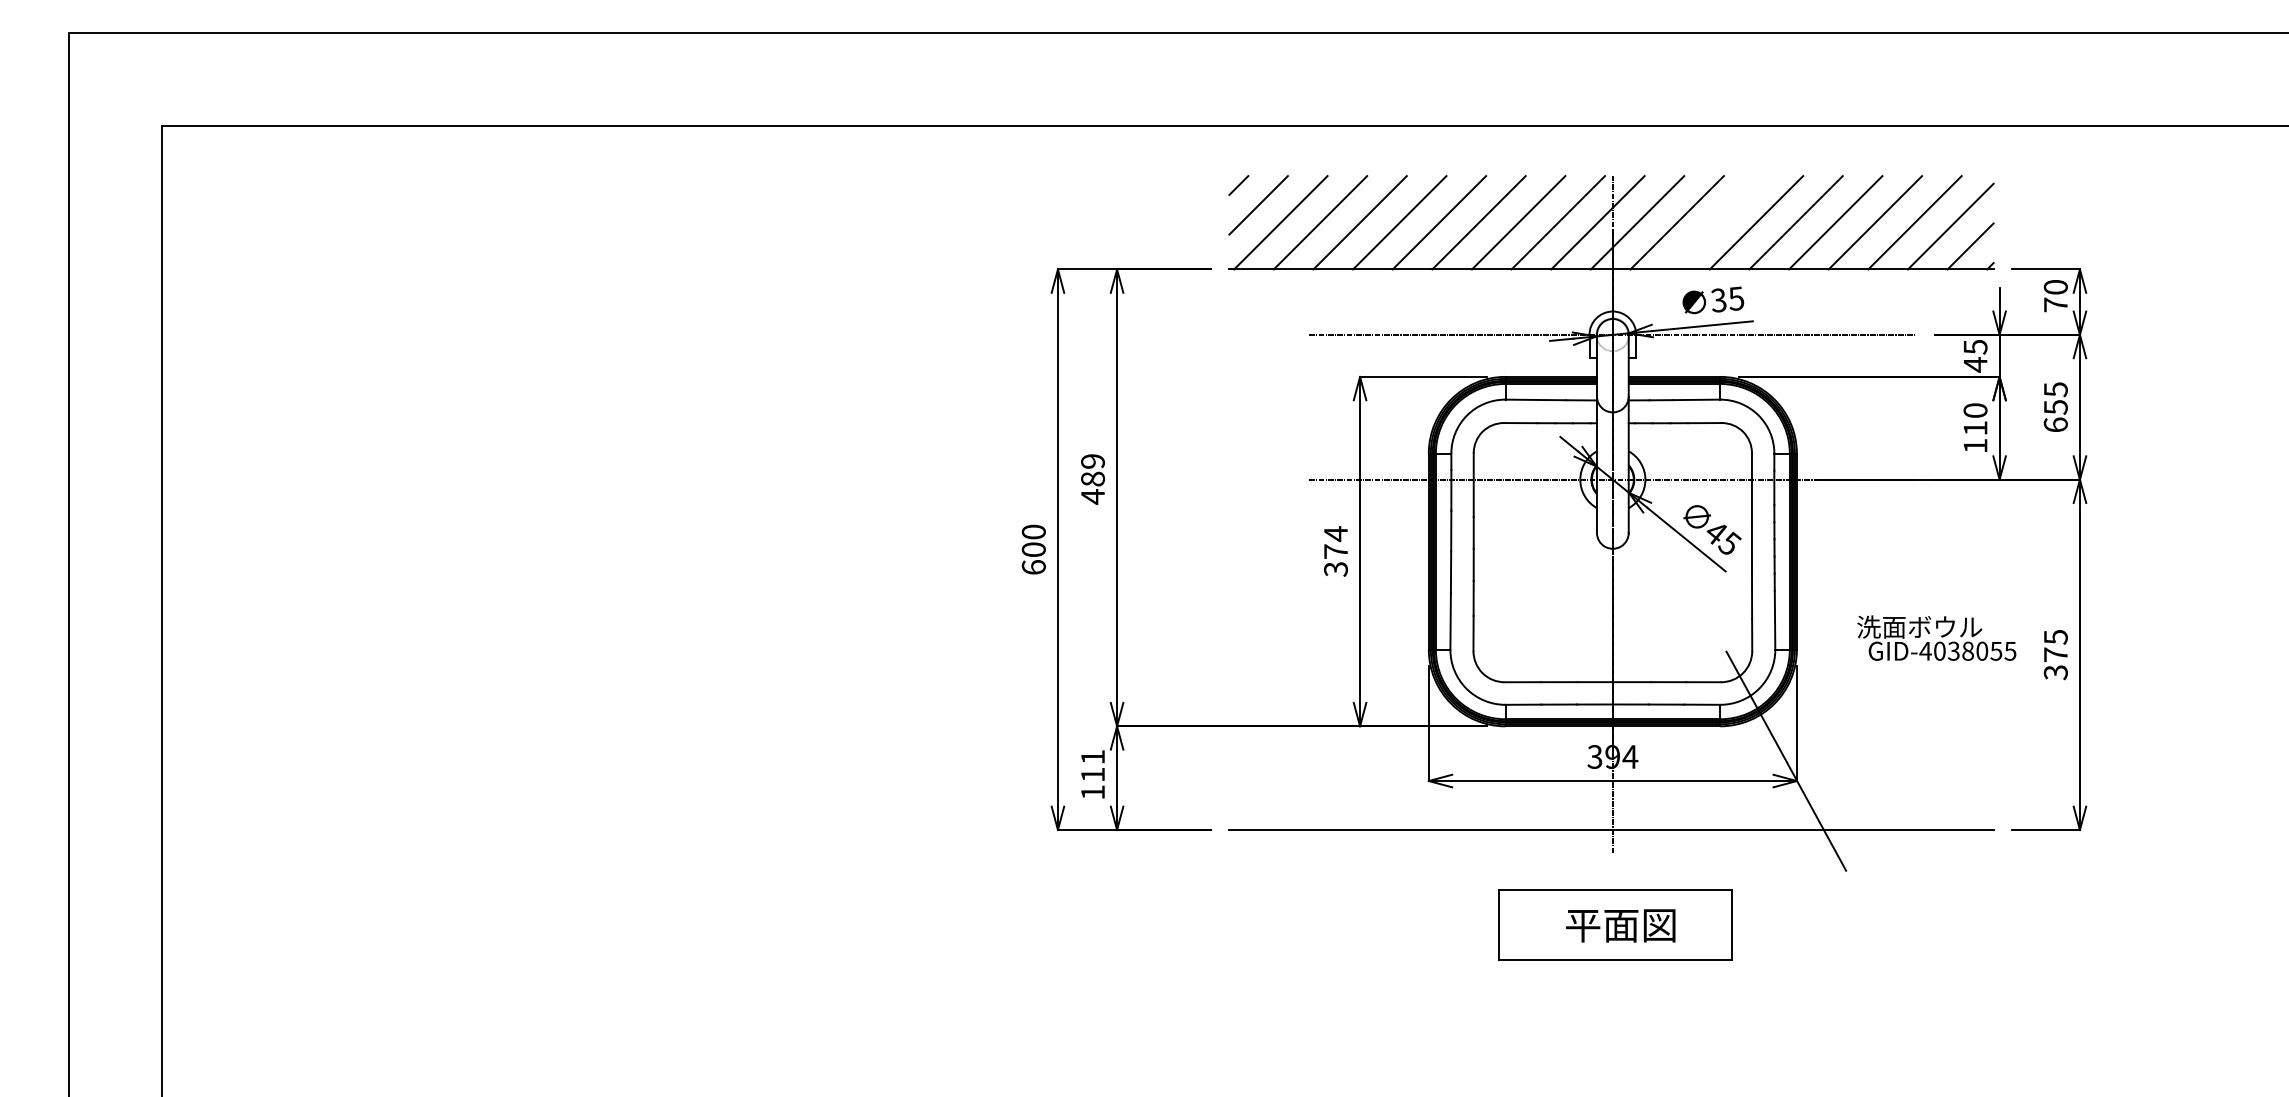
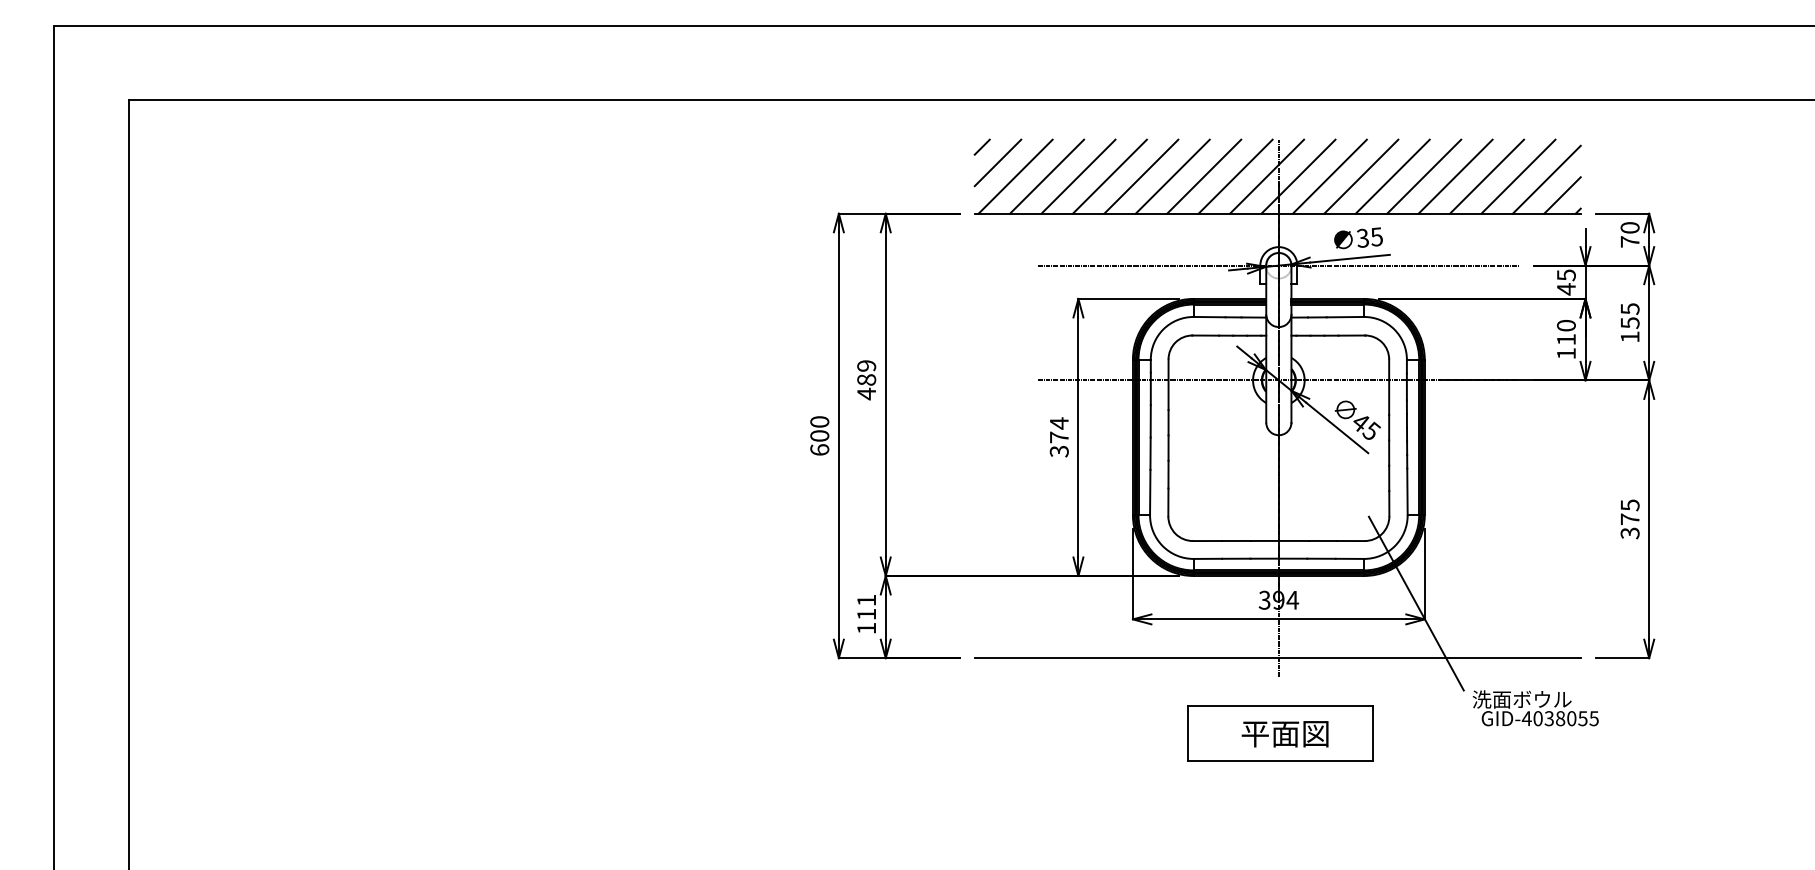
line: (1716, 222) -> (1361, 176), added
text: (2055, 424) -> (1629, 336), 655 -> 155
text: (1936, 637) -> (1535, 707), moved

